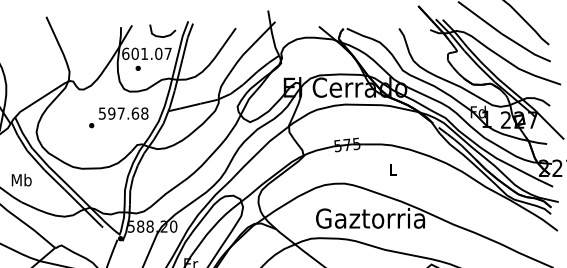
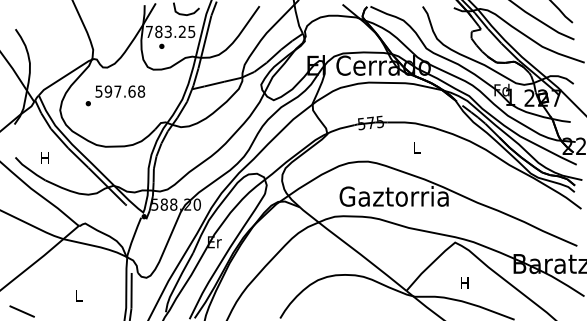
text: (146, 53) -> (170, 31), 601.07 -> 783.25
text: (118, 117) -> (115, 95), moved
text: (21, 179) -> (45, 157), Mb -> H

